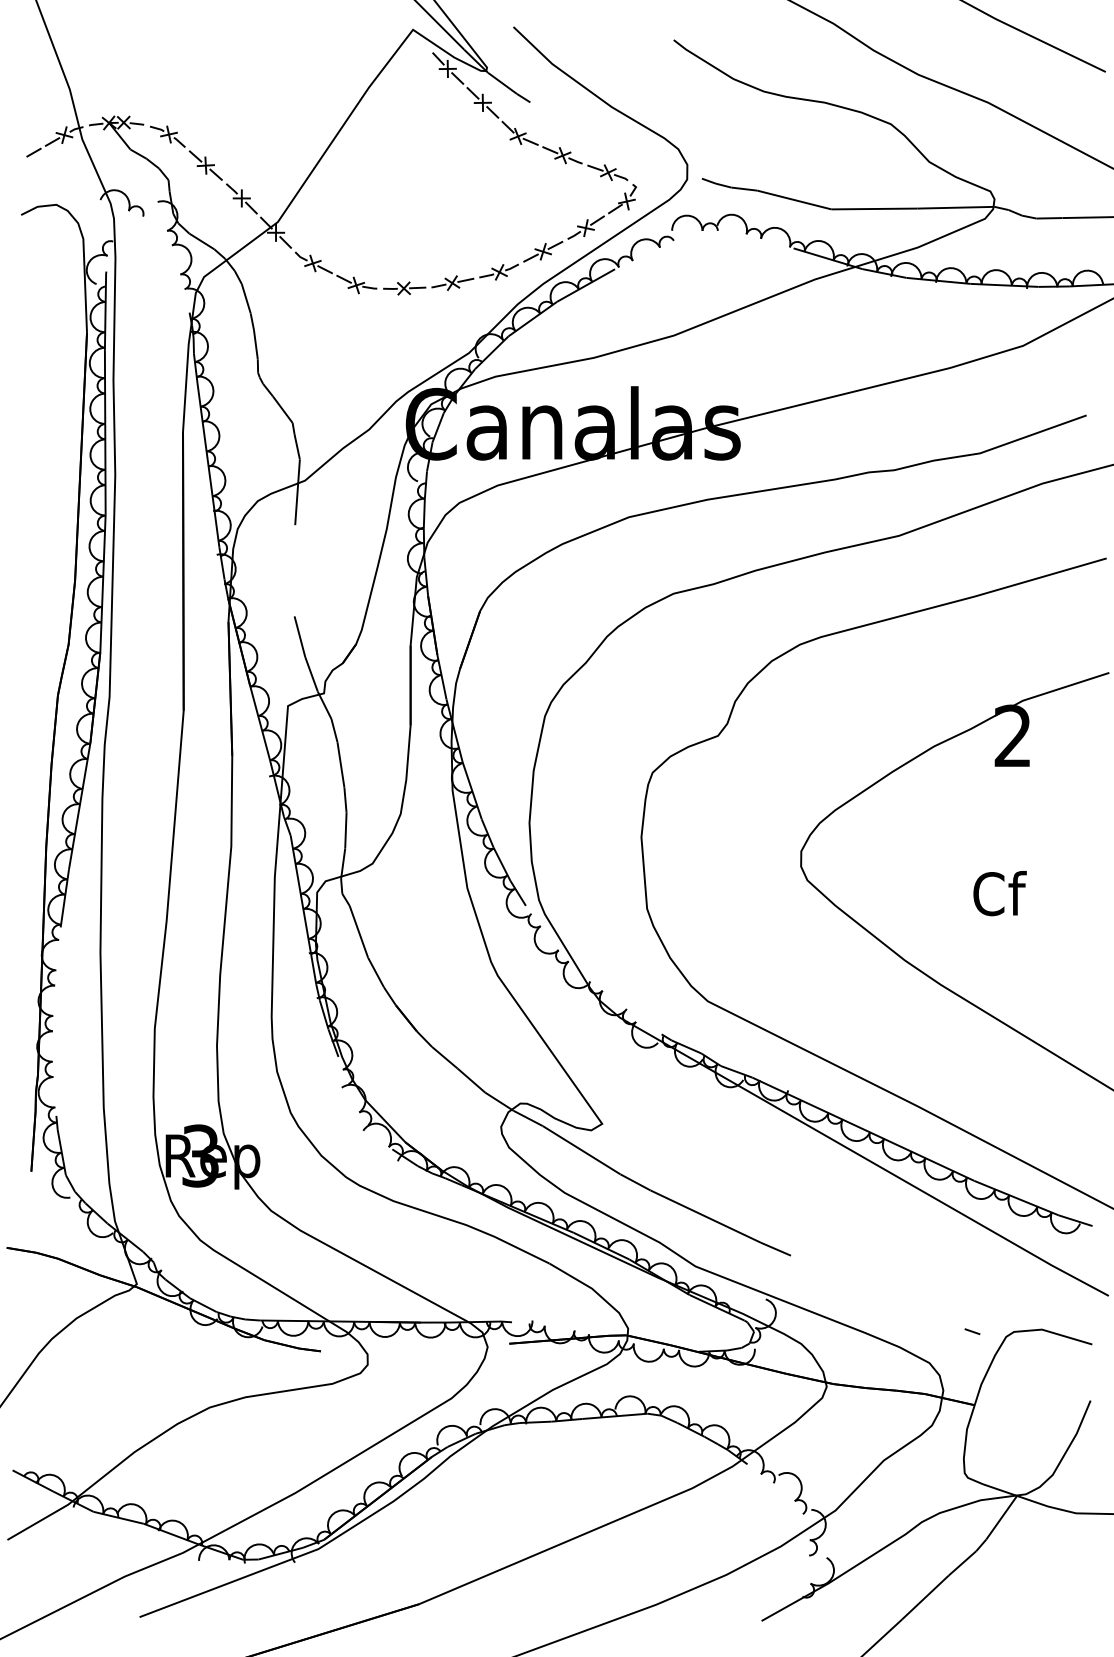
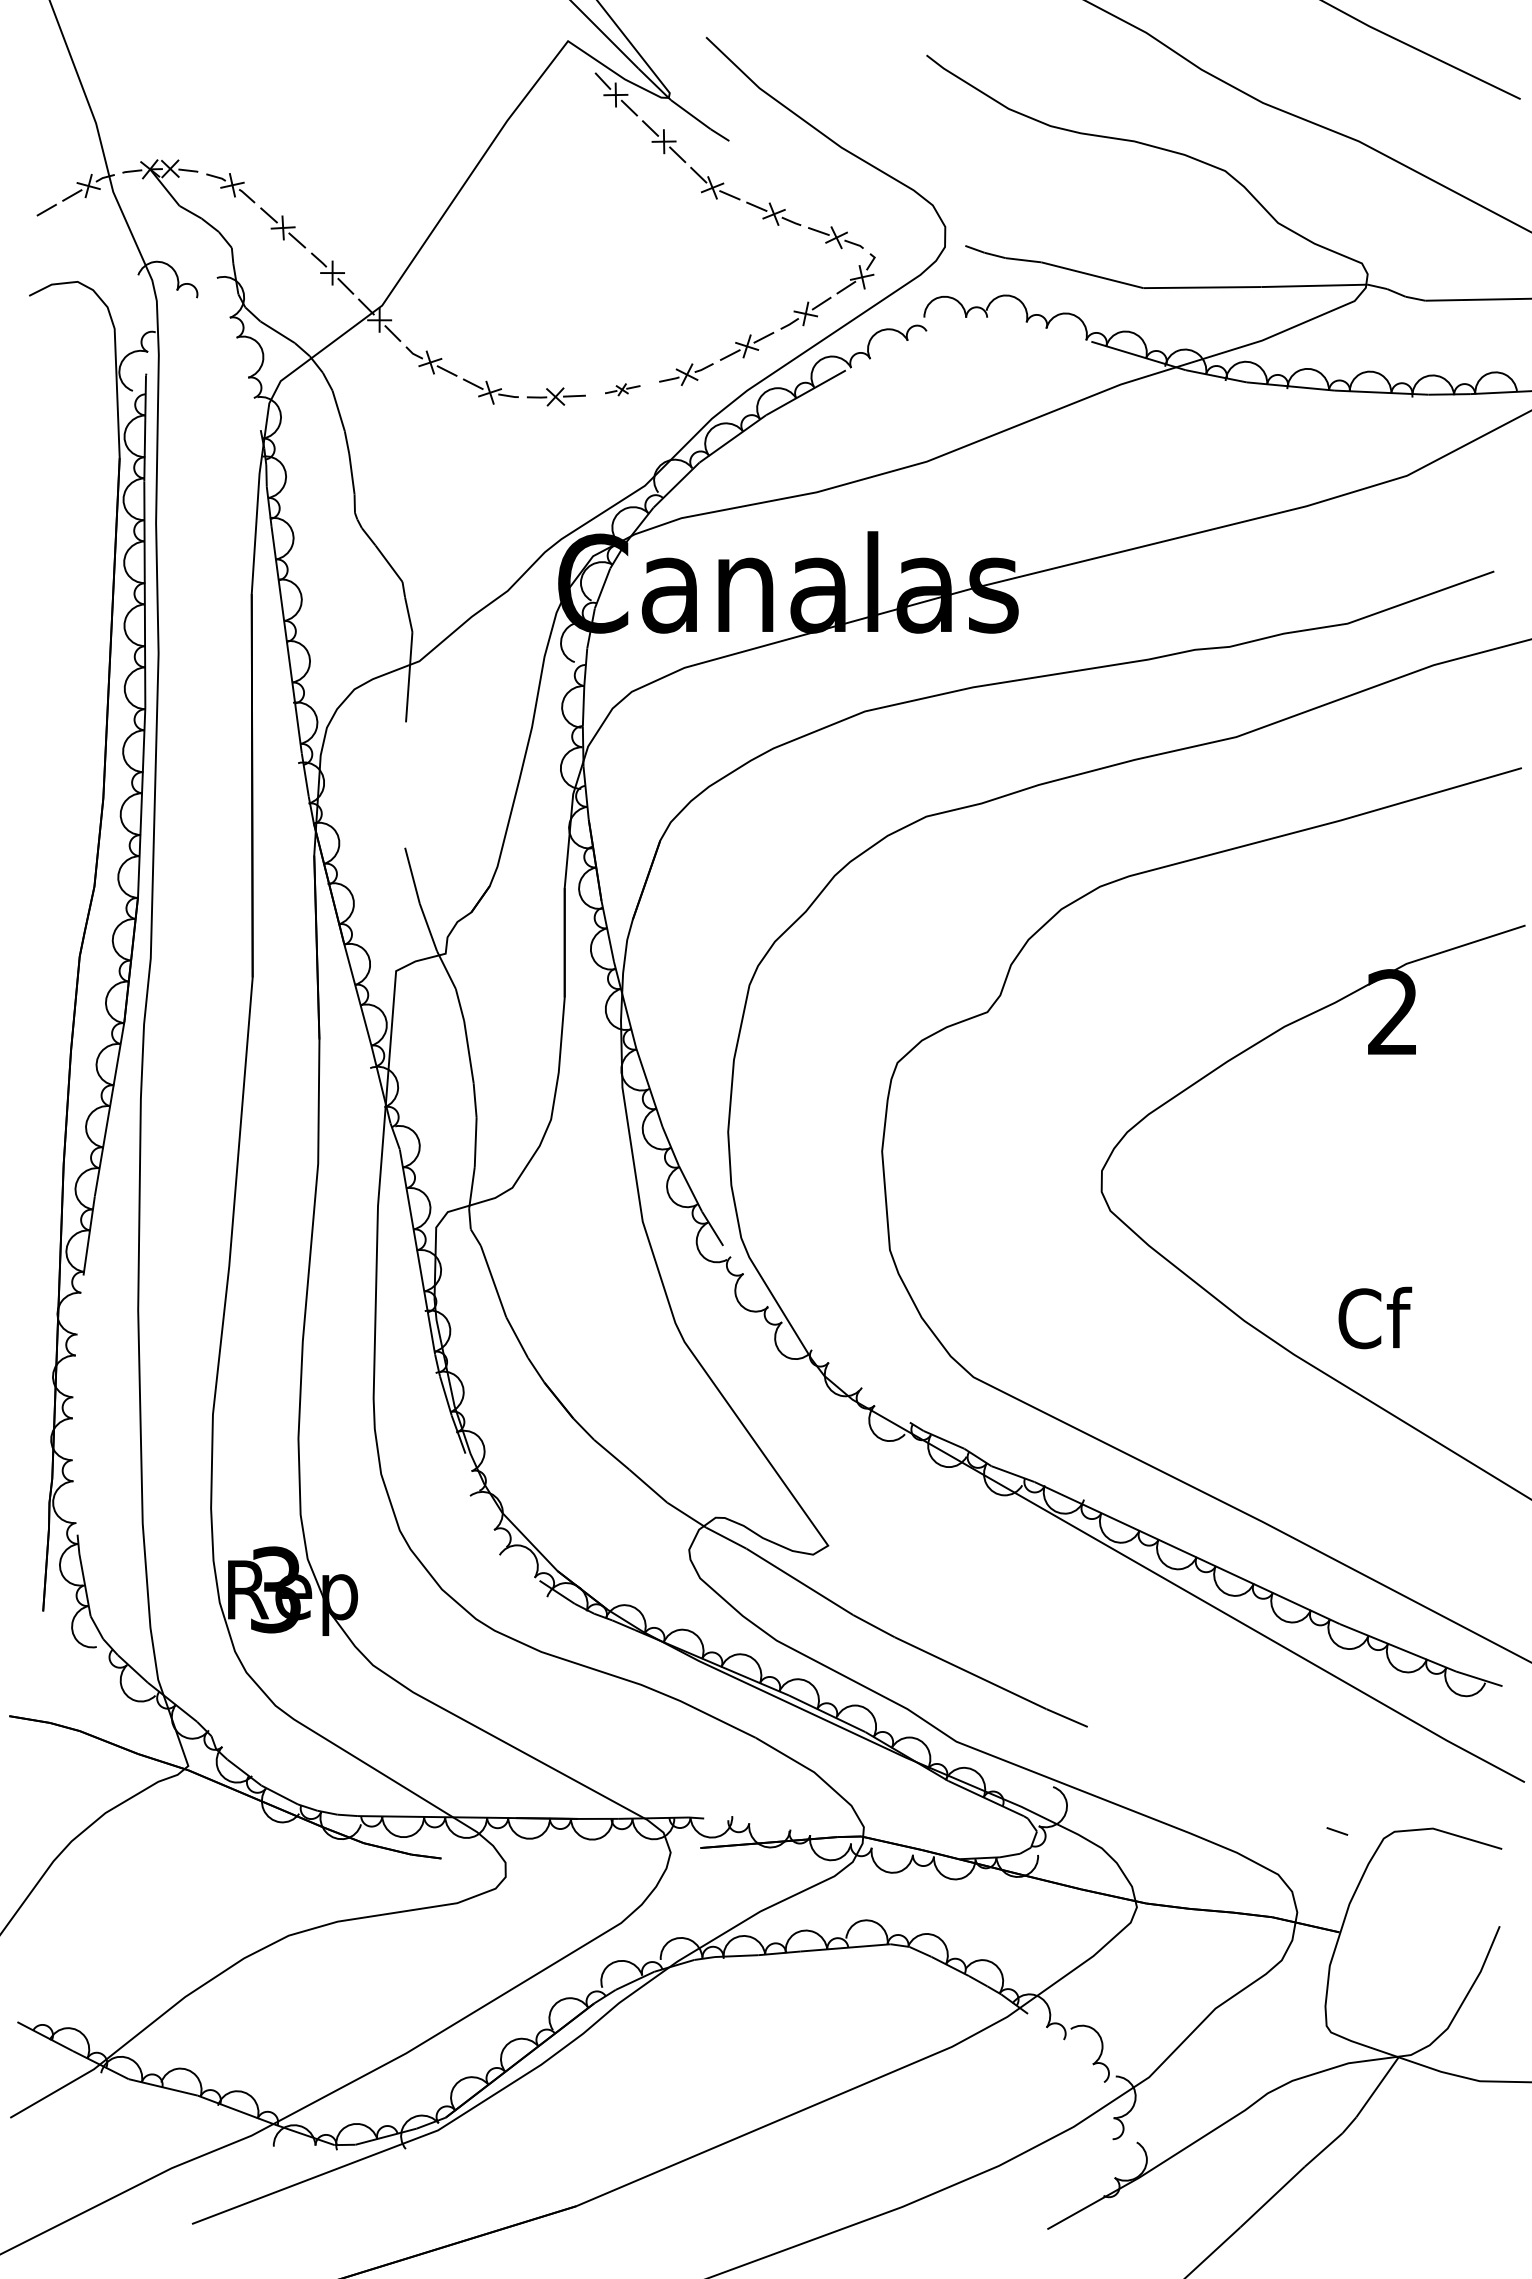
part: (452, 283) -> (622, 389), size x0.6
text: (1000, 893) -> (1375, 1317), moved

